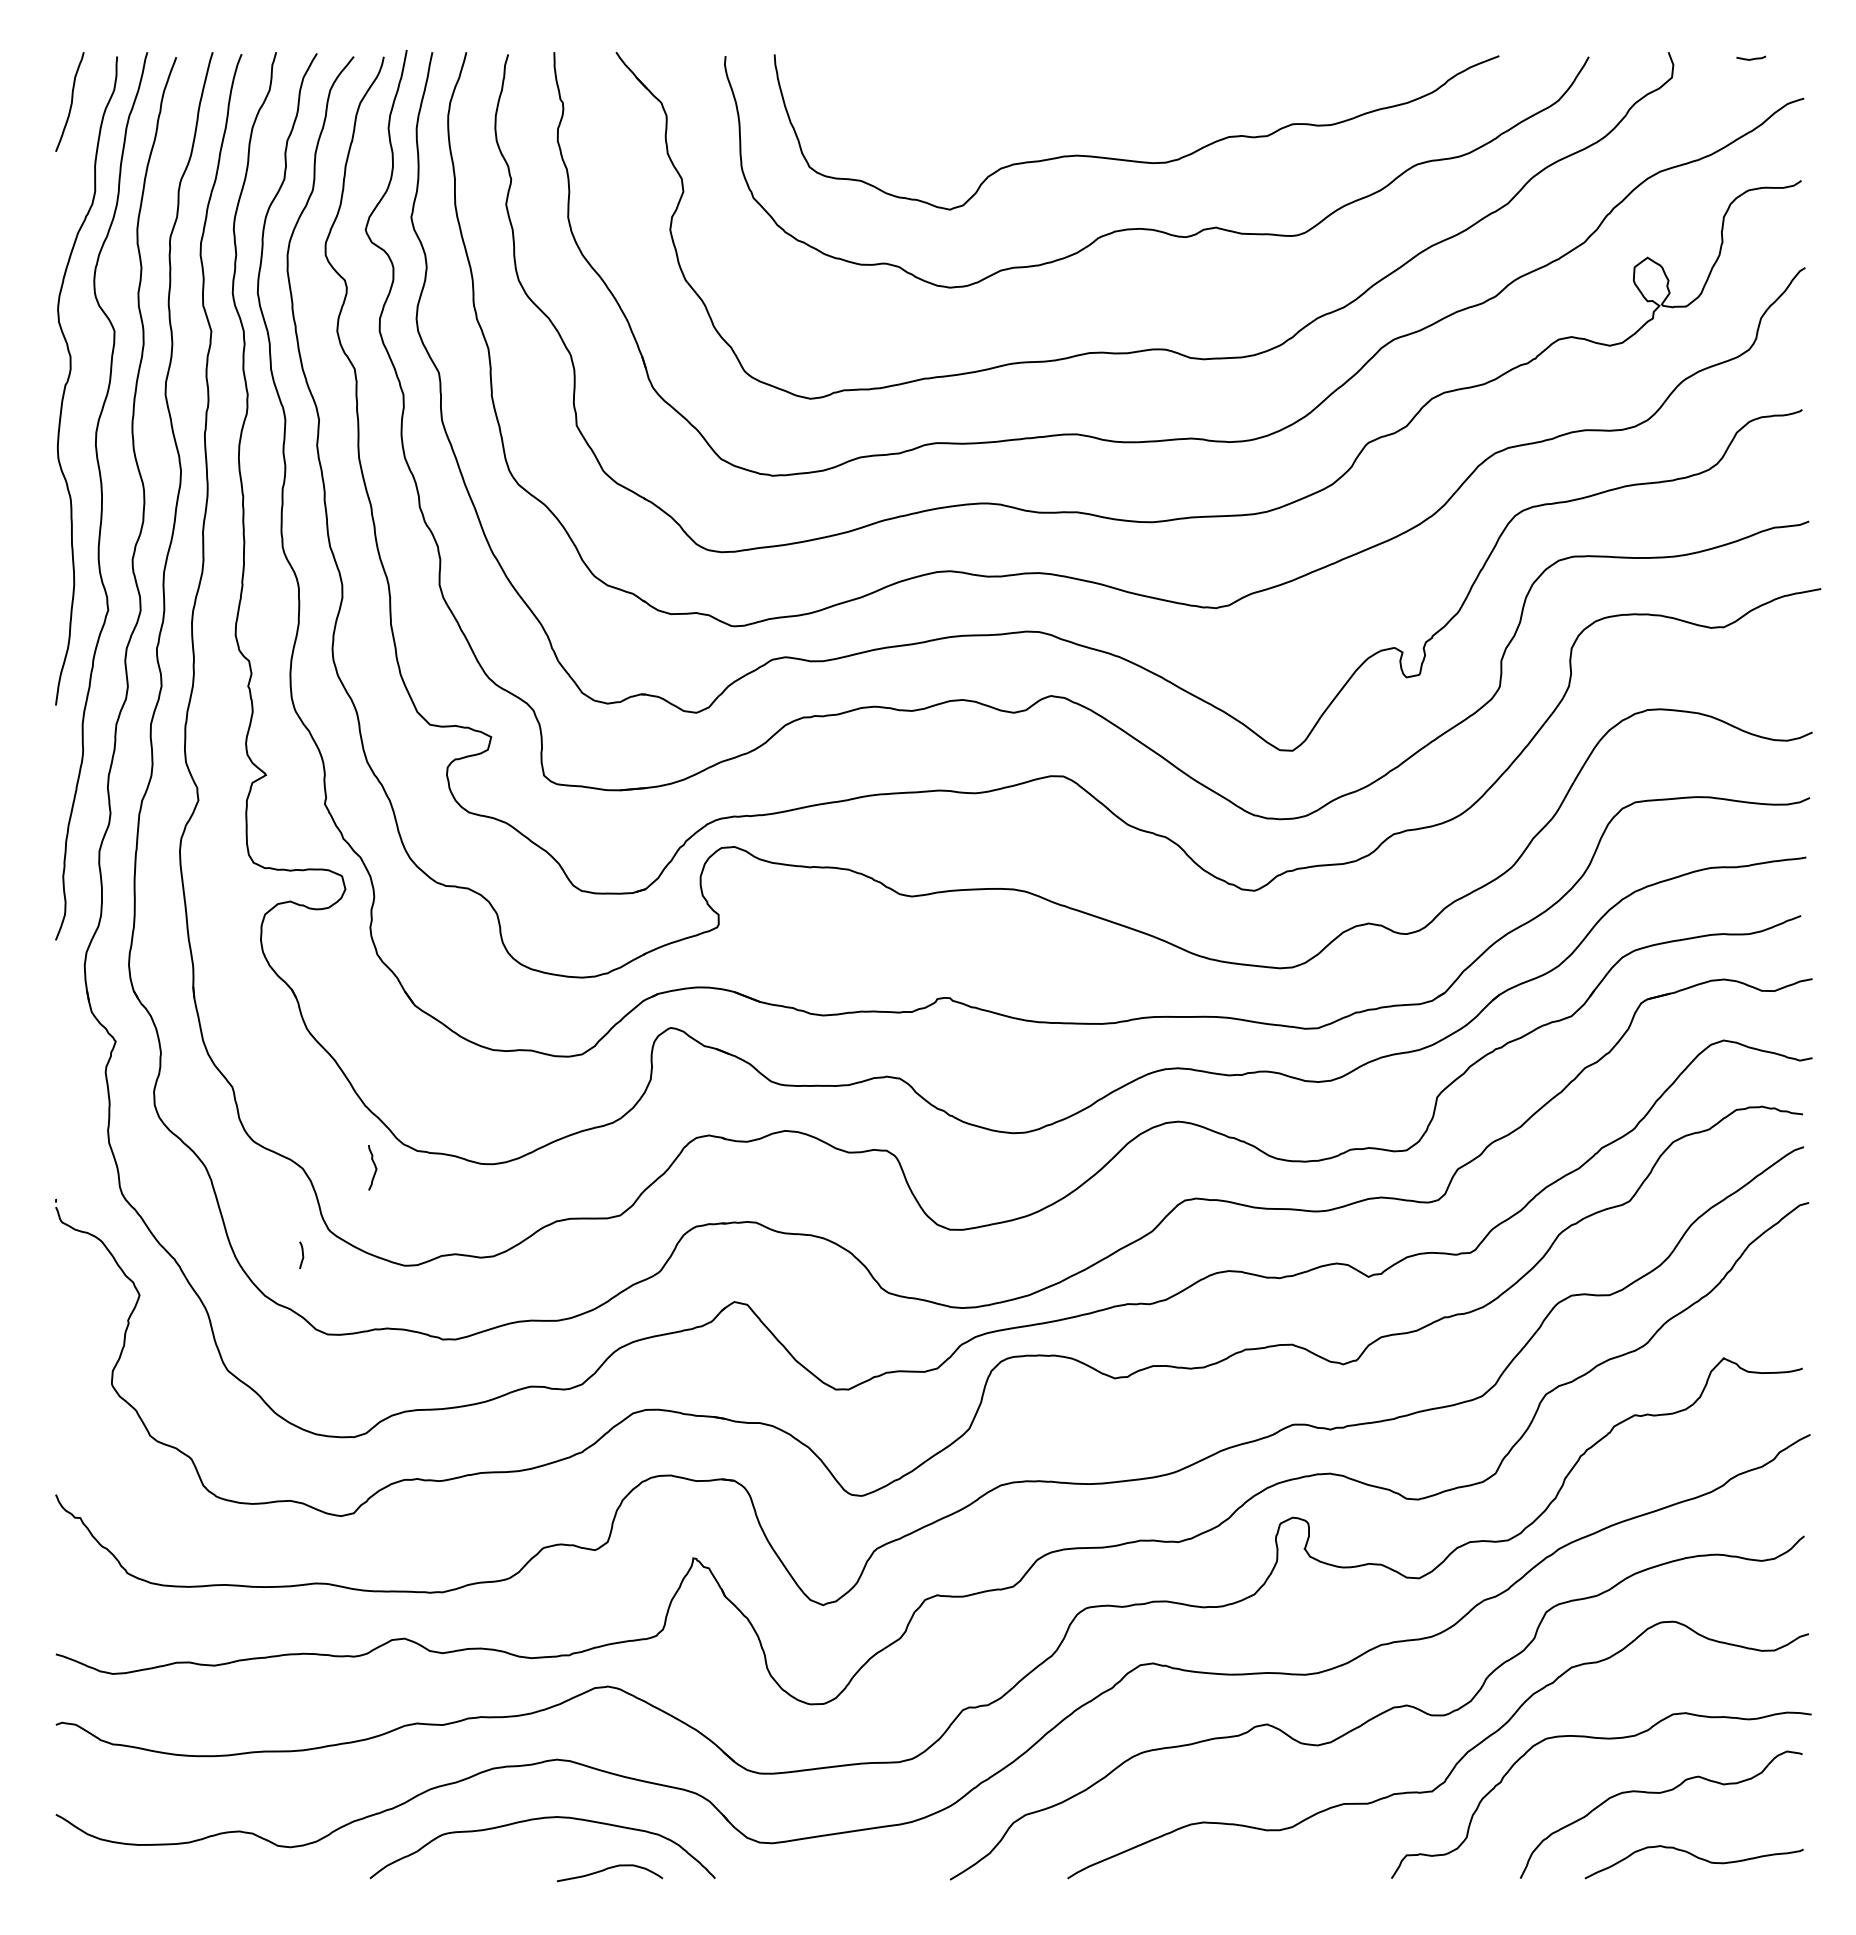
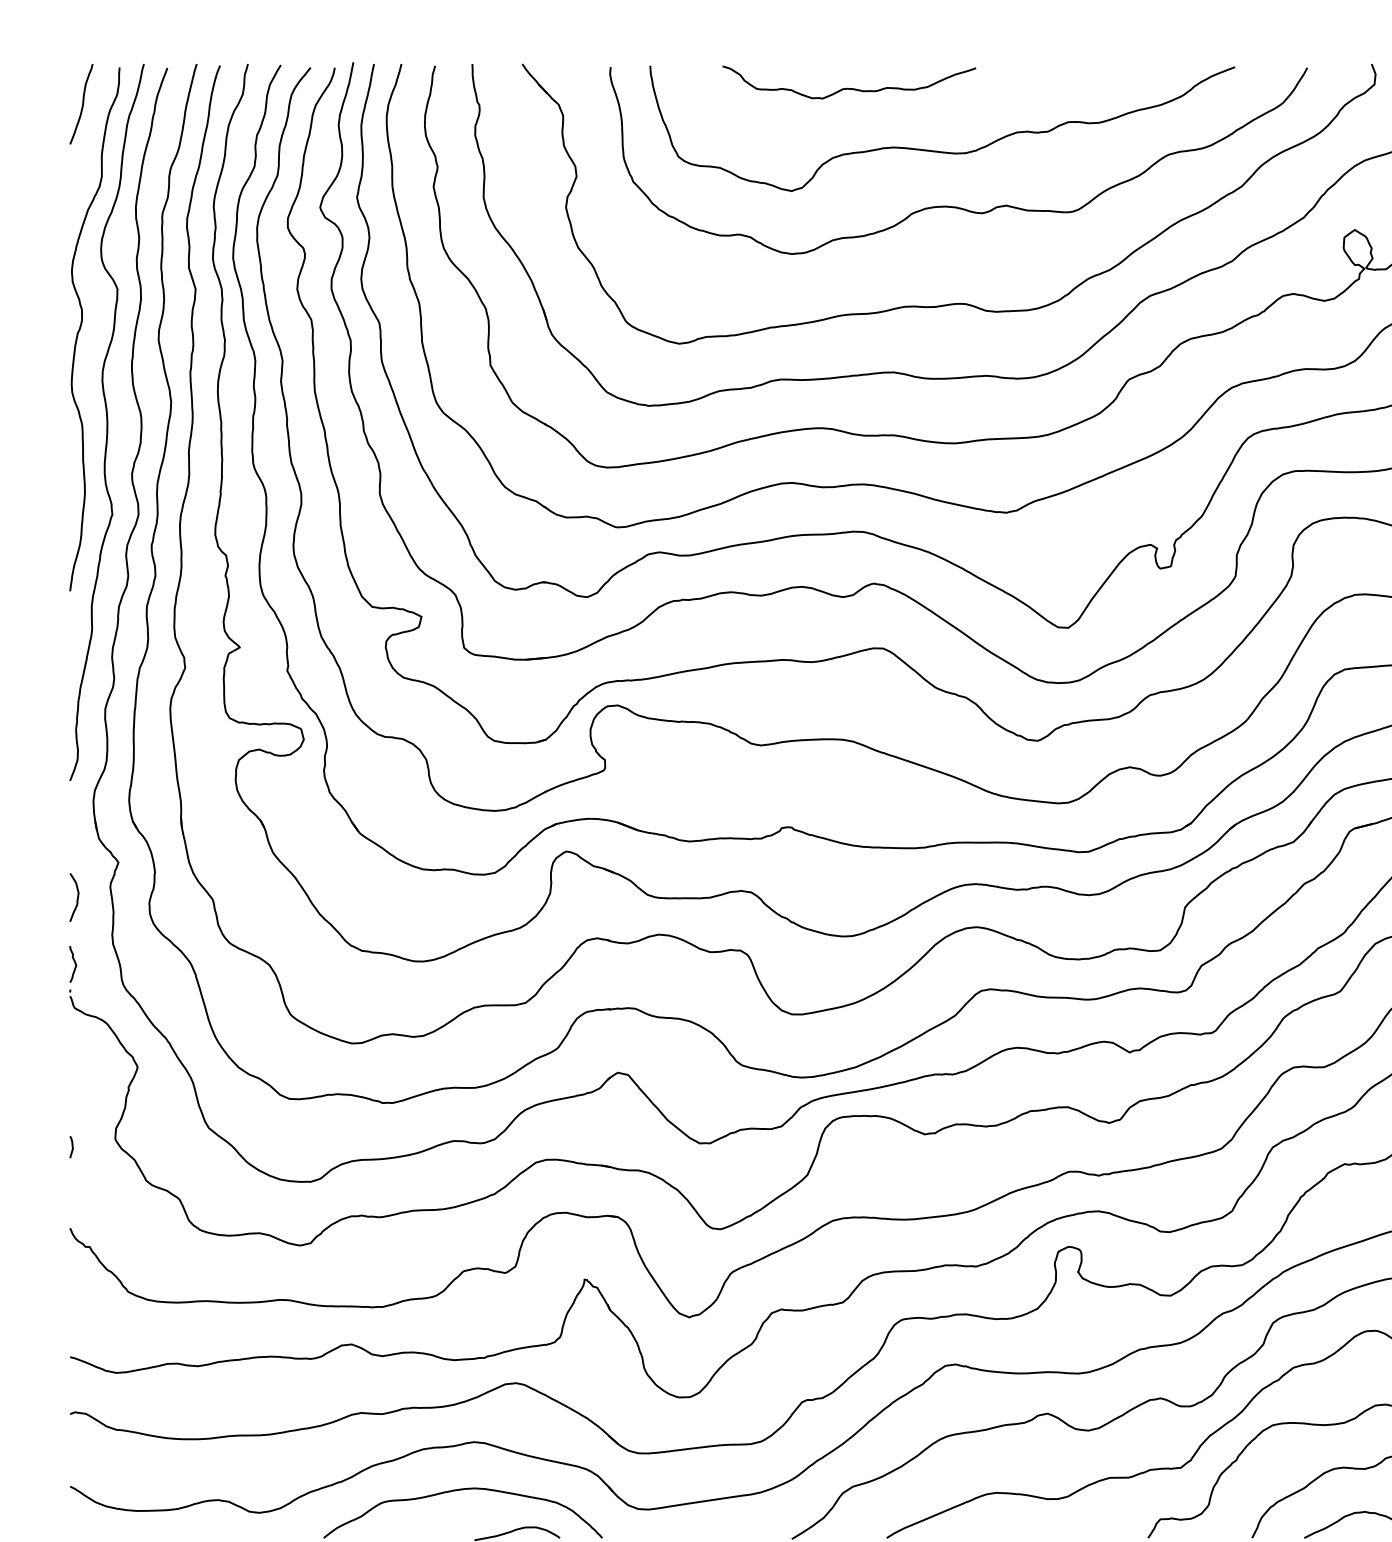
curve: (1021, 82) -> (849, 88), added
curve: (64, 1084) -> (77, 897), added
curve: (374, 1167) -> (74, 964), moved
curve: (302, 1255) -> (72, 1147), moved

